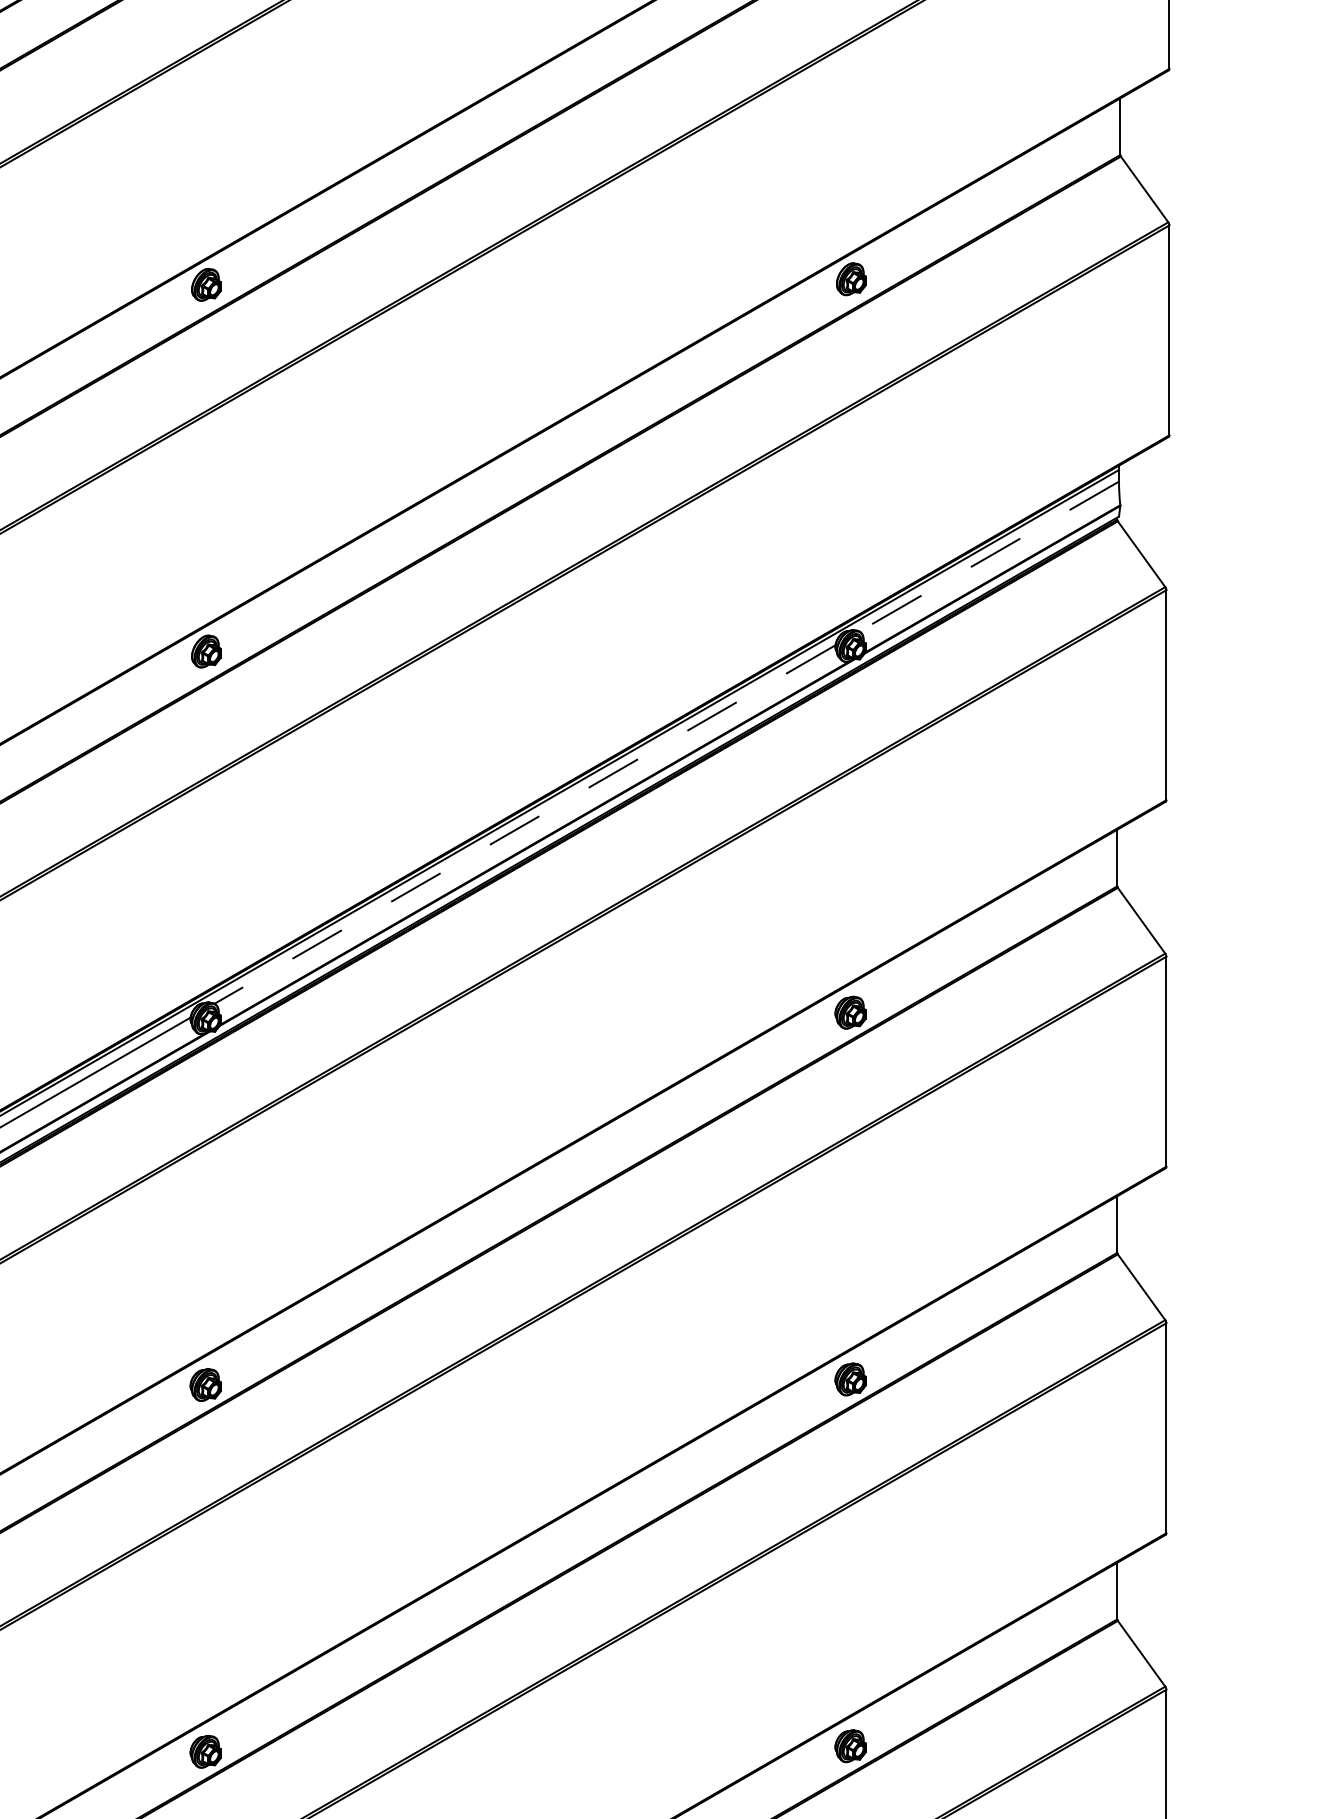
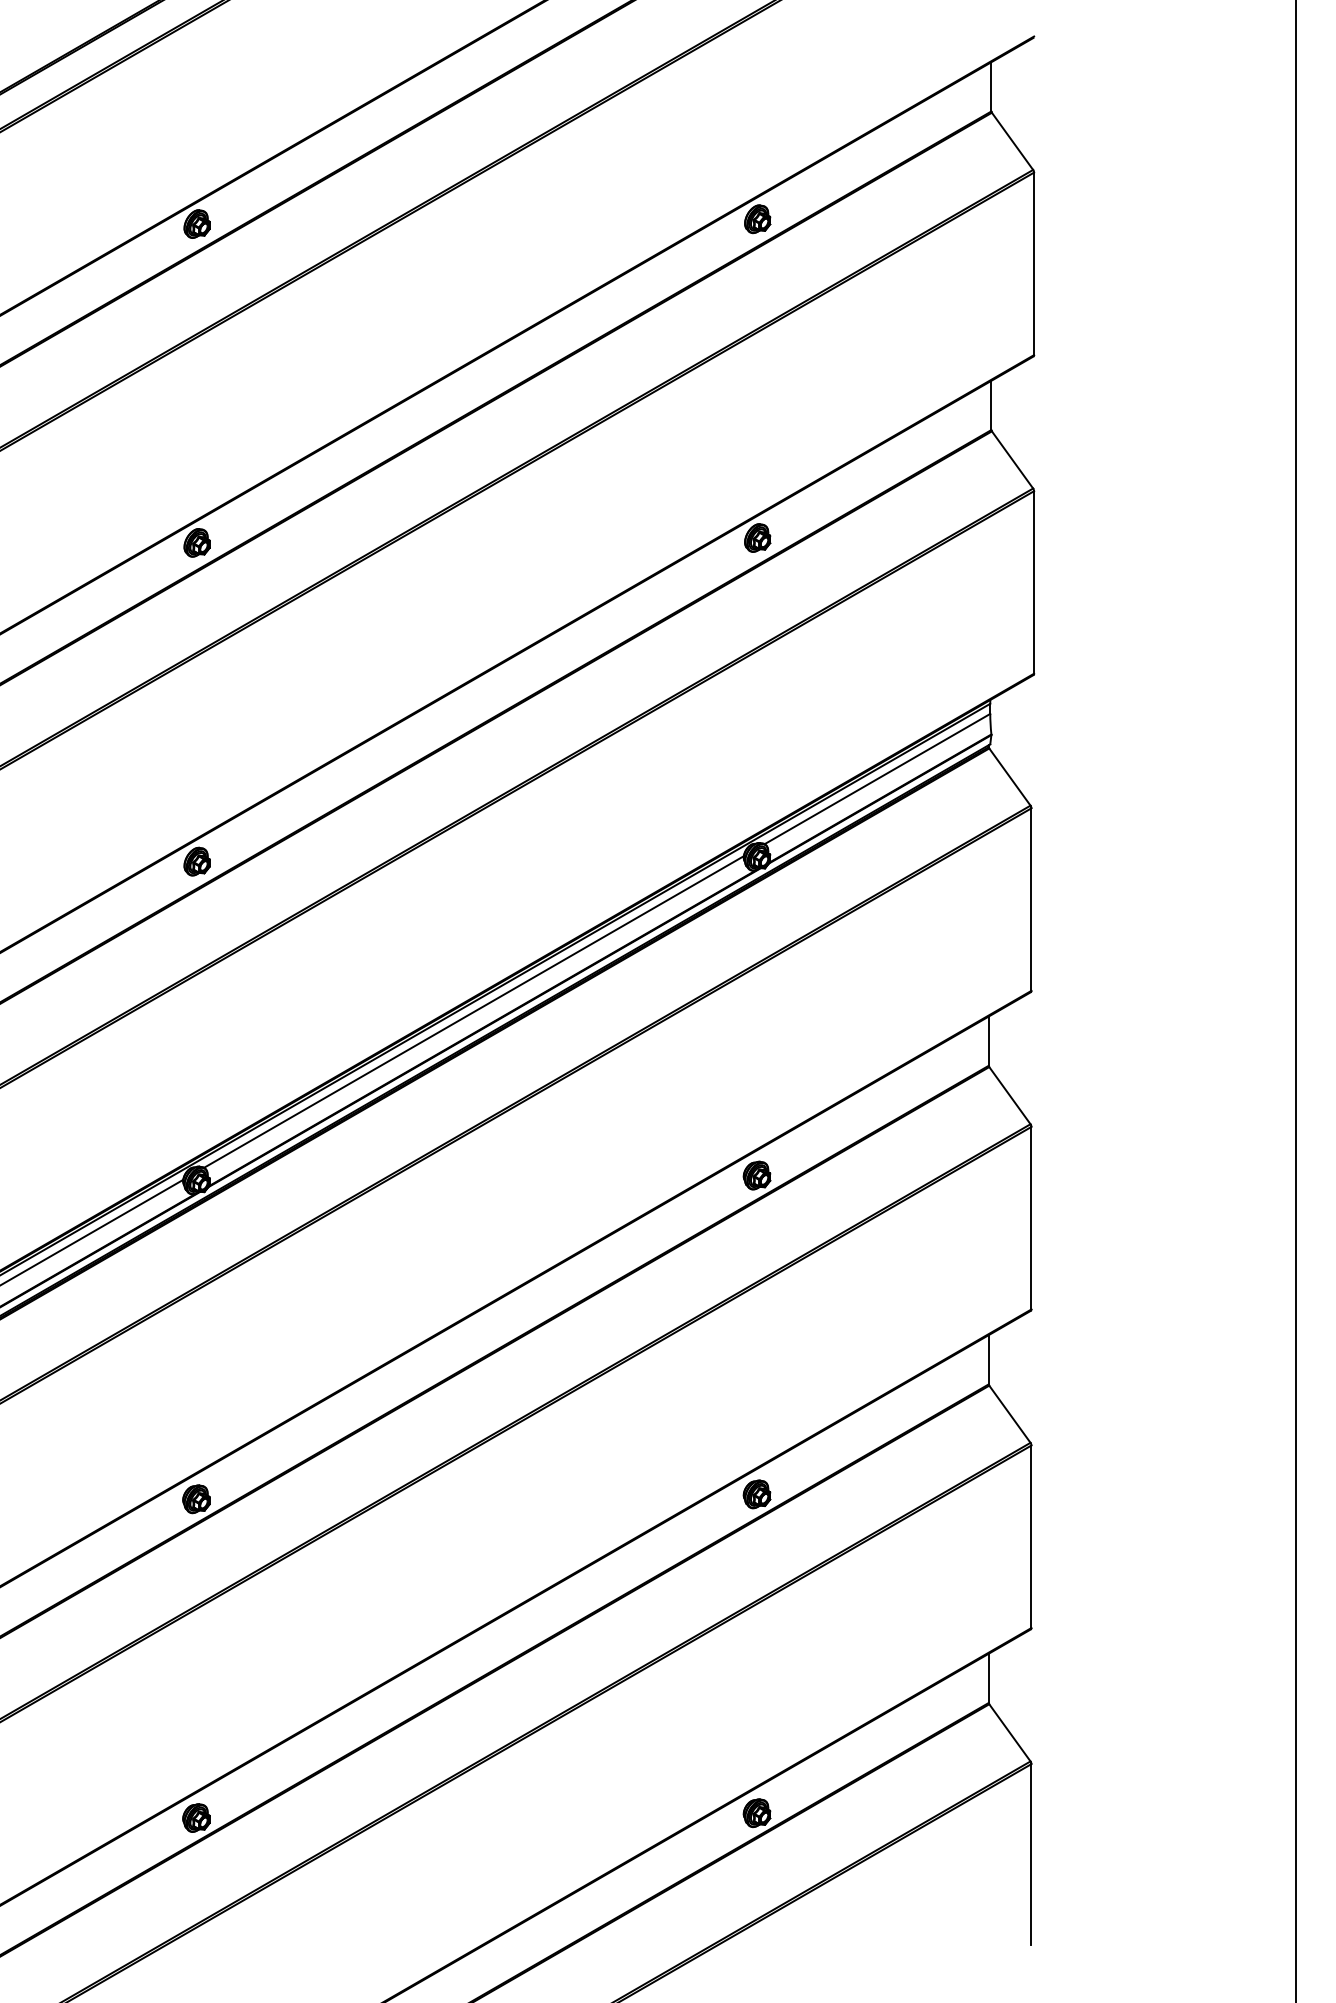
line: (989, 557) -> (877, 779), dashed -> solid
line: (524, 823) -> (473, 1011), dashed -> solid

